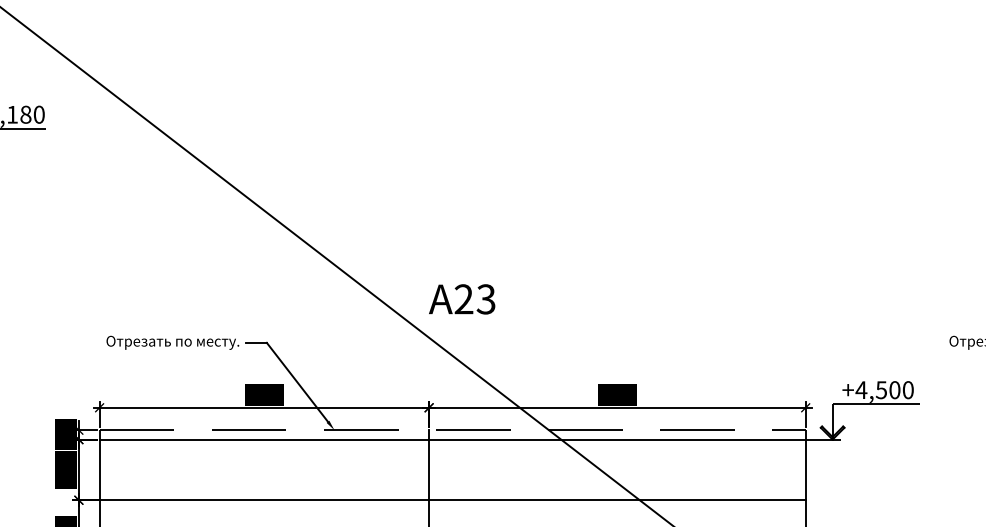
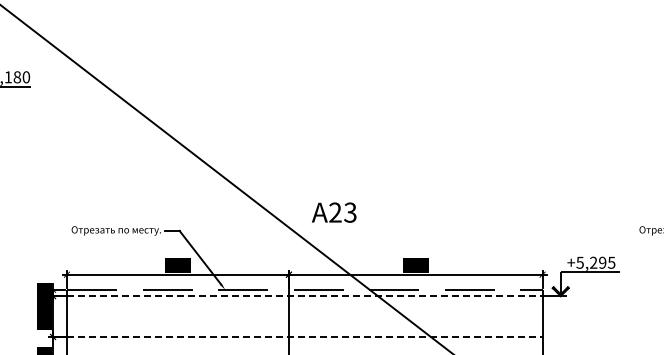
text: (462, 299) -> (334, 212), moved
text: (884, 389) -> (595, 262), +4,500 -> +5,295
line: (452, 440) -> (304, 296), solid -> dashed
line: (452, 499) -> (304, 336), solid -> dashed

